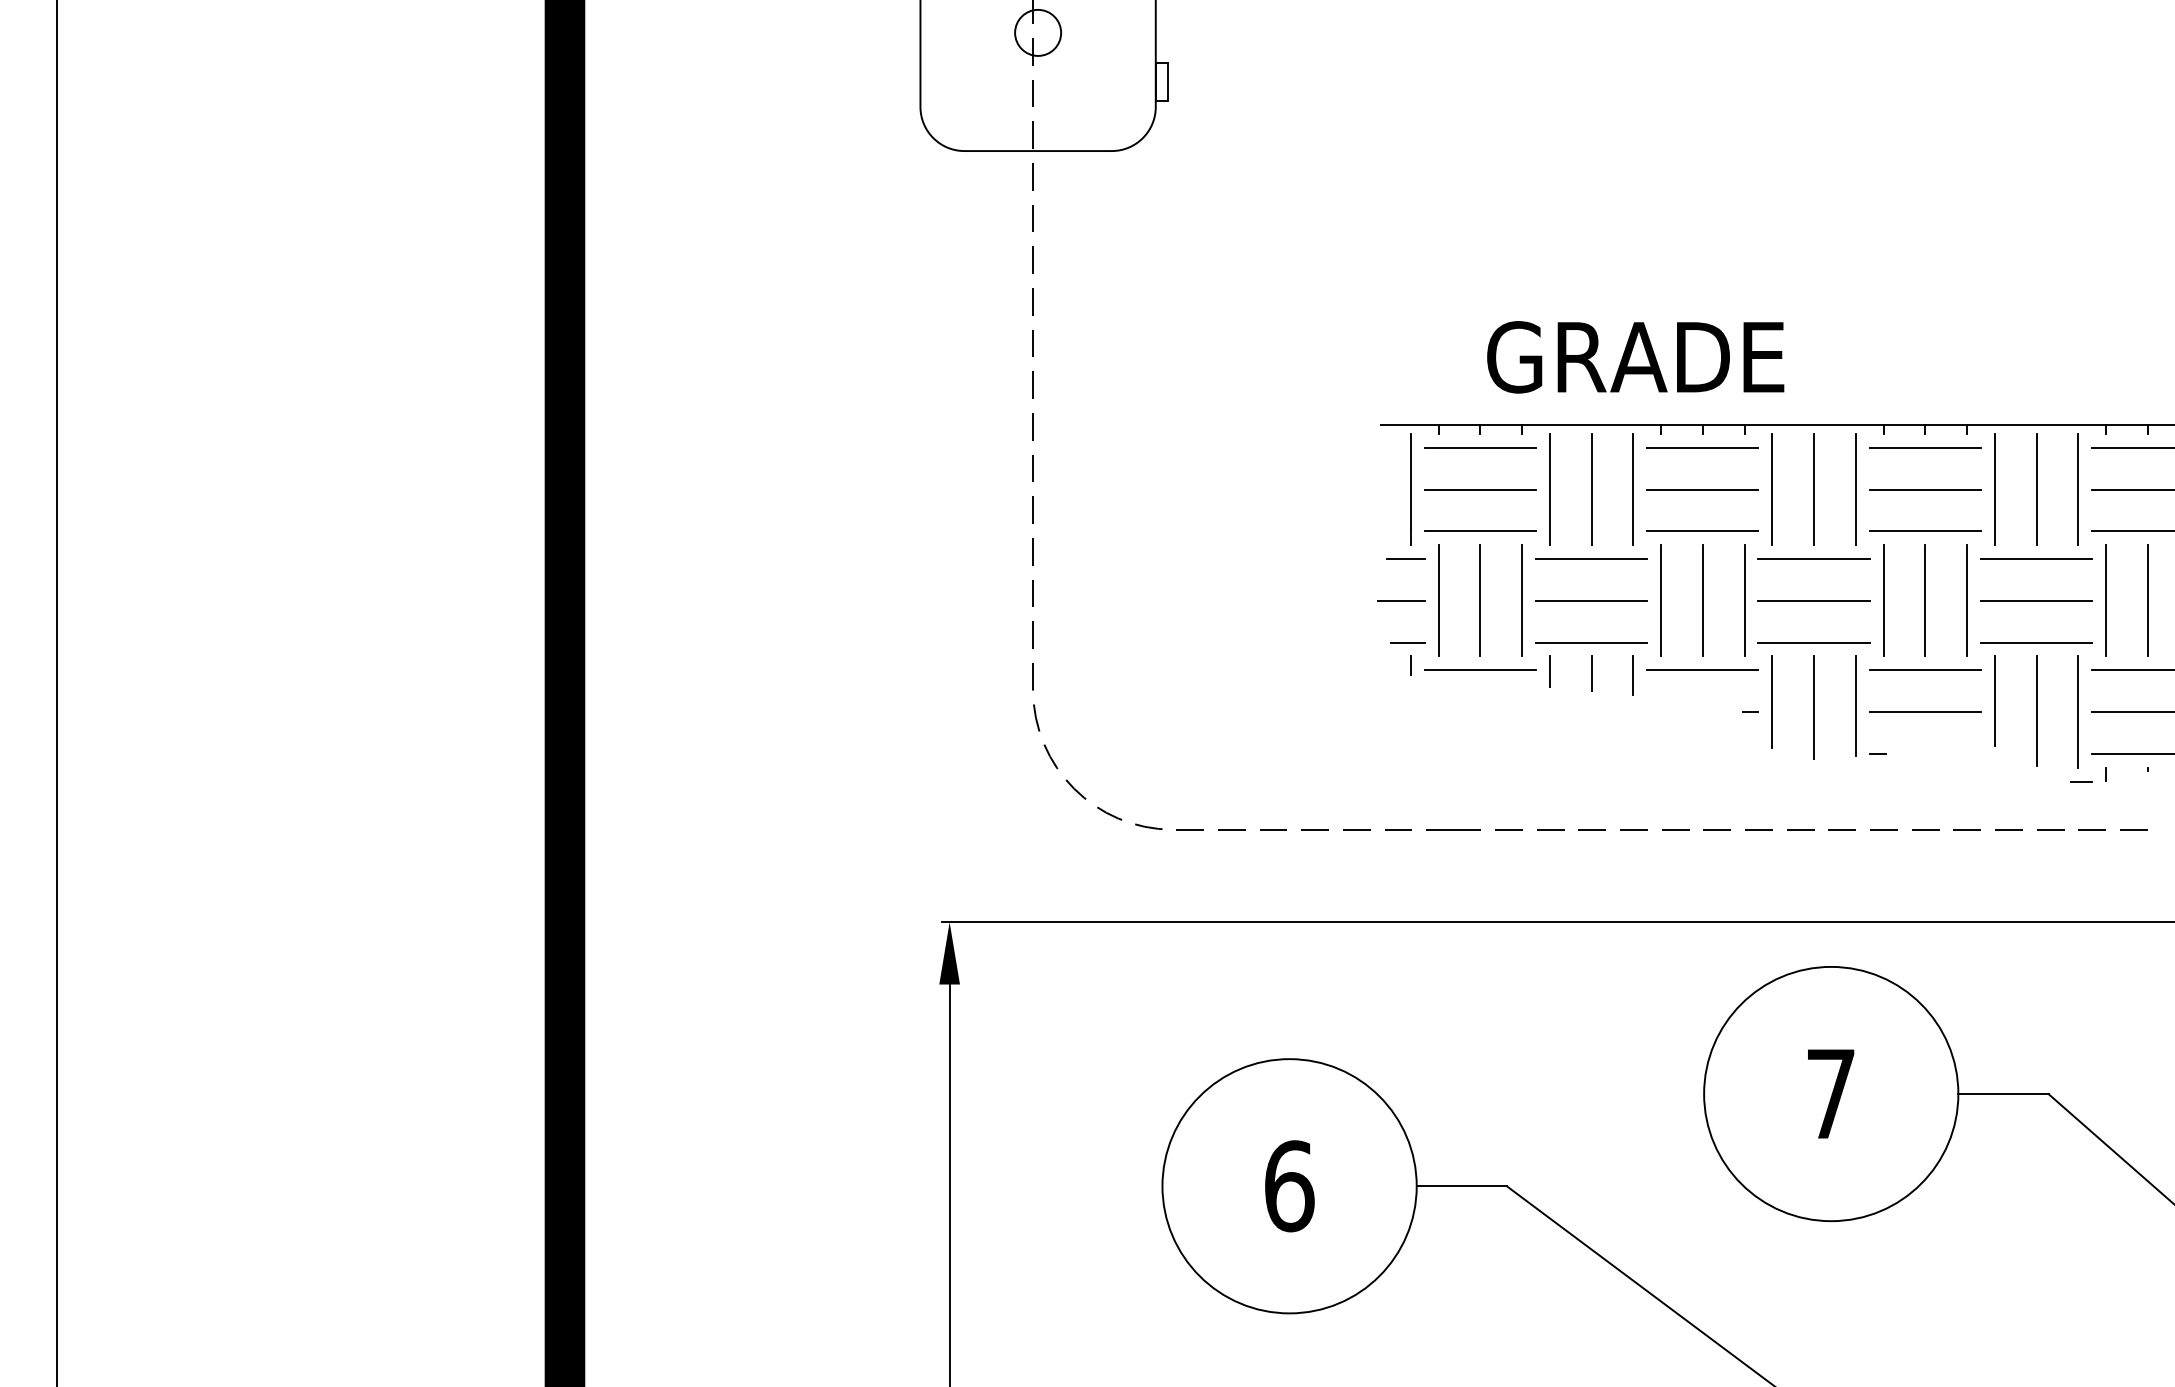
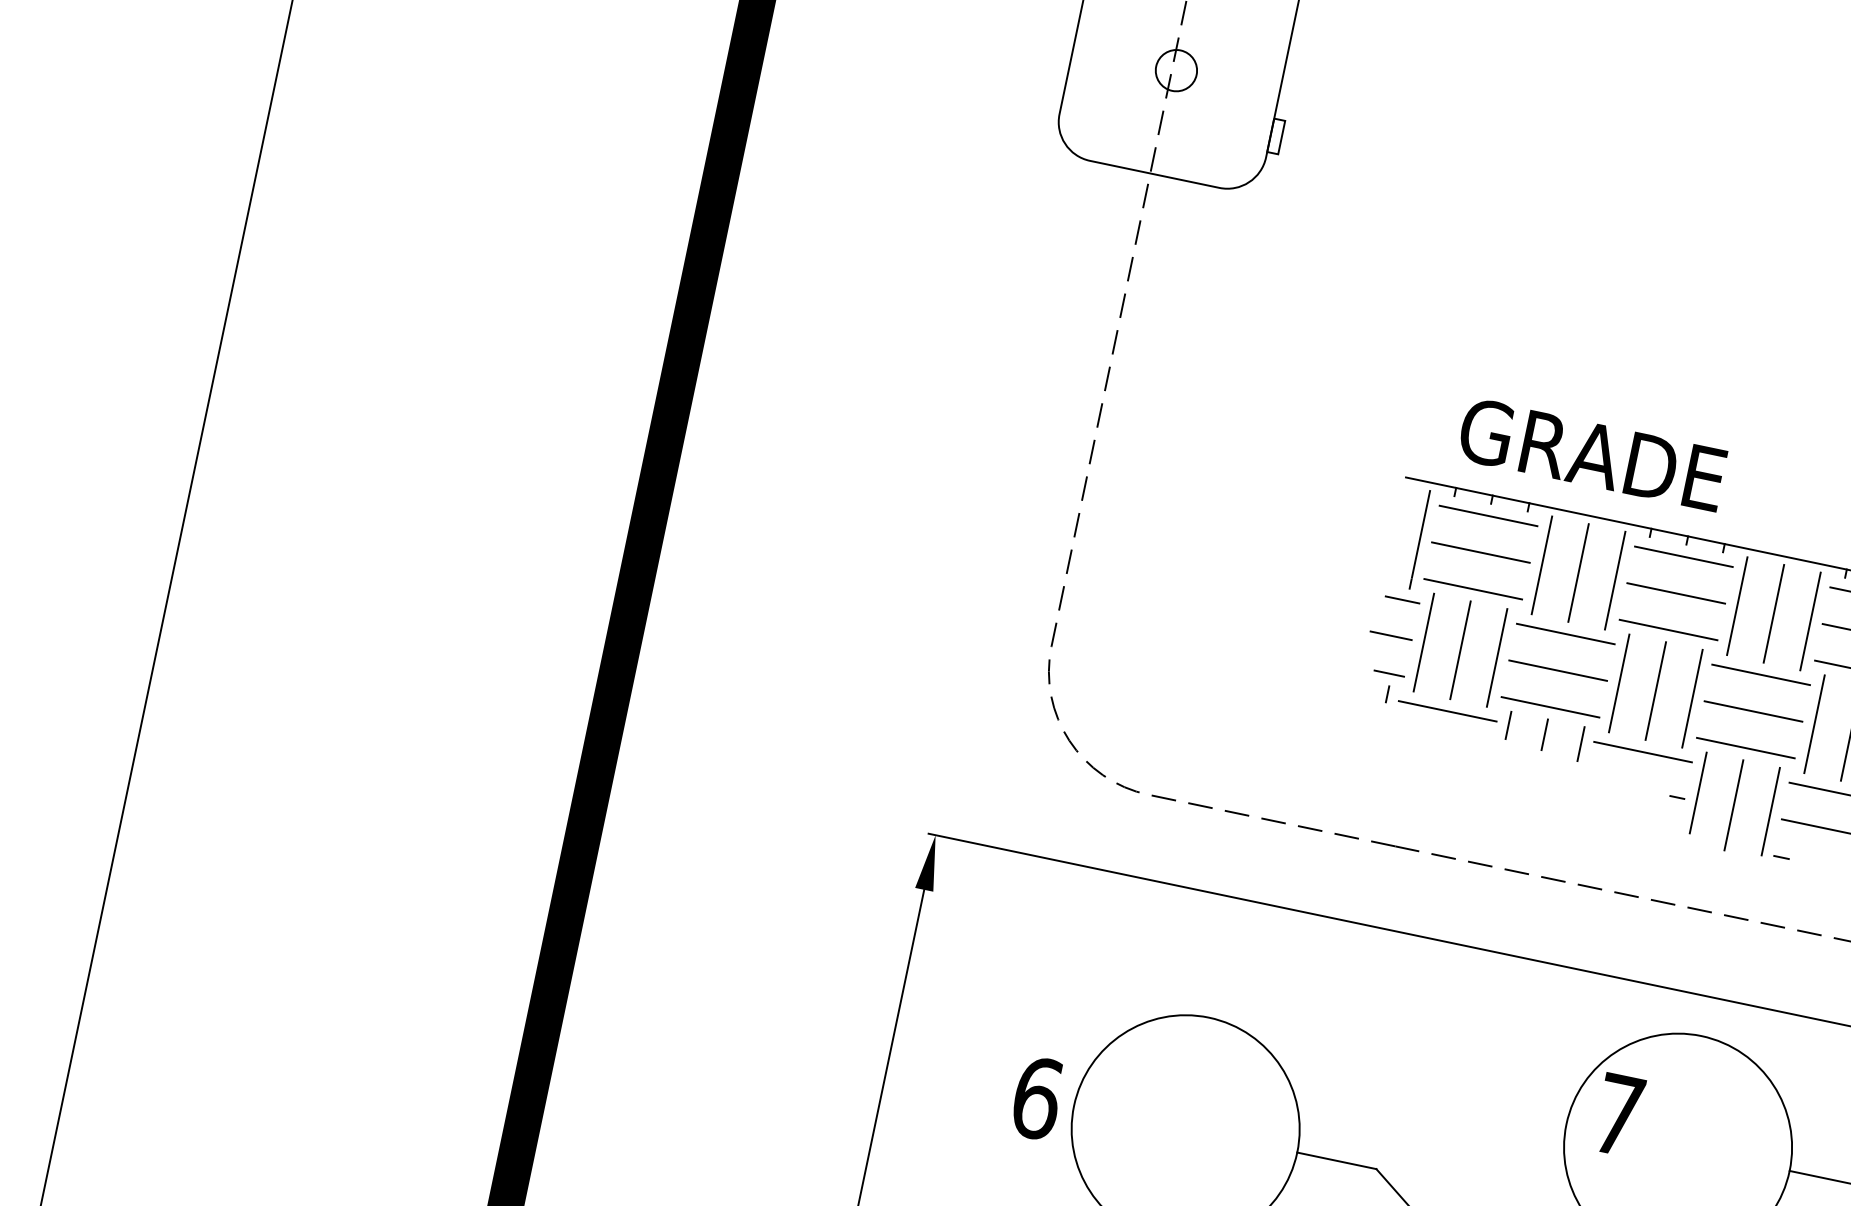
text: (1635, 357) -> (1592, 454), moved
text: (1831, 1093) -> (1619, 1114), moved
text: (1289, 1186) -> (1037, 1098), moved

